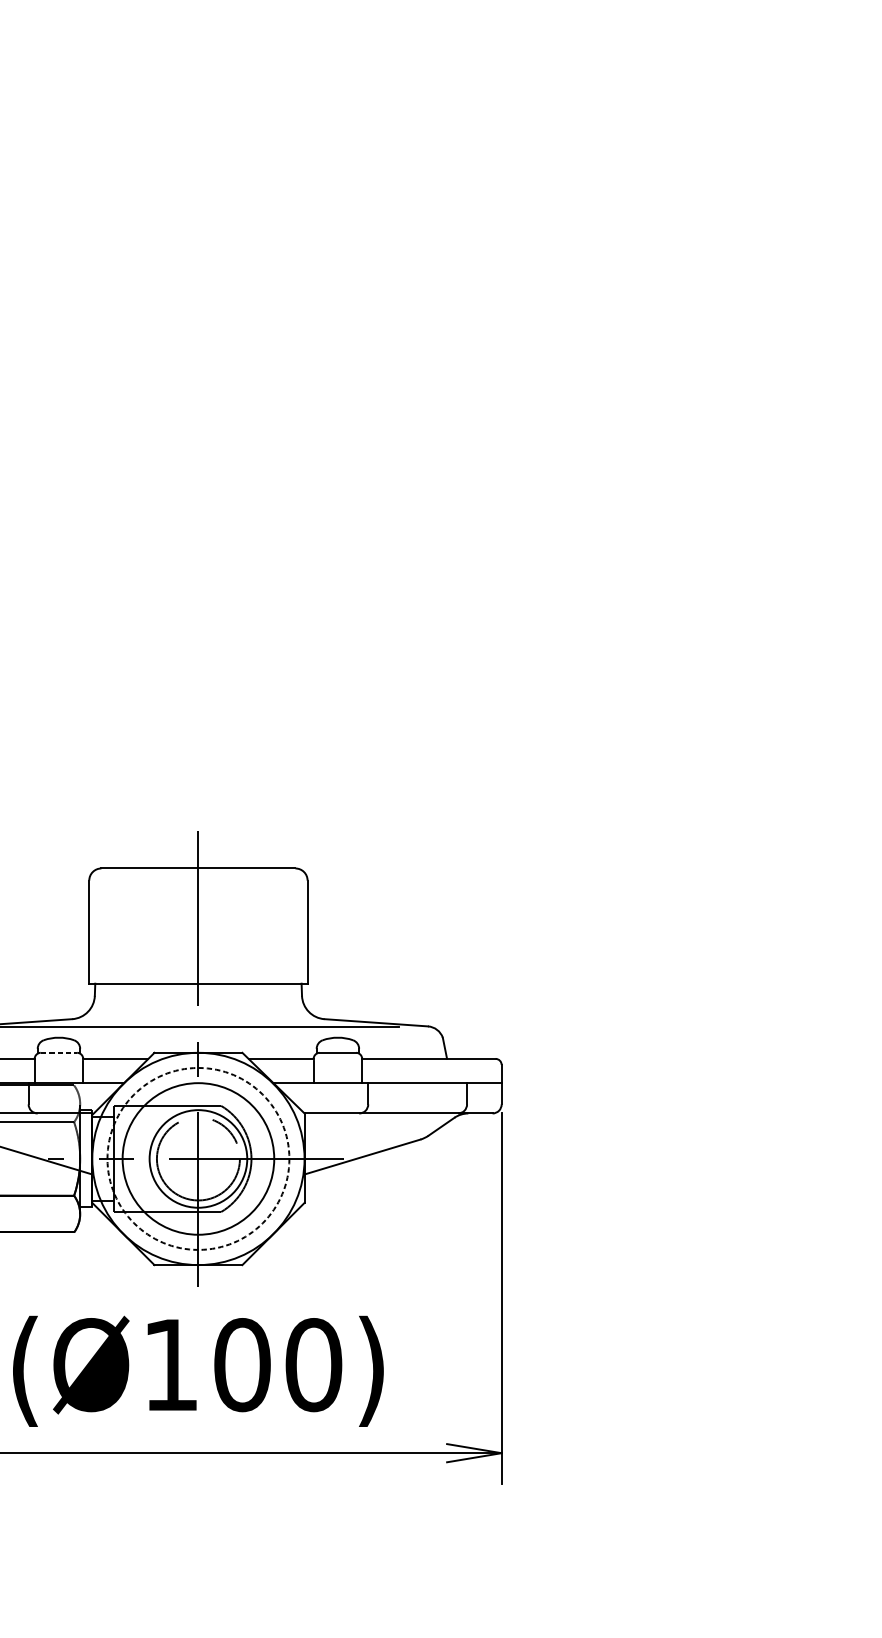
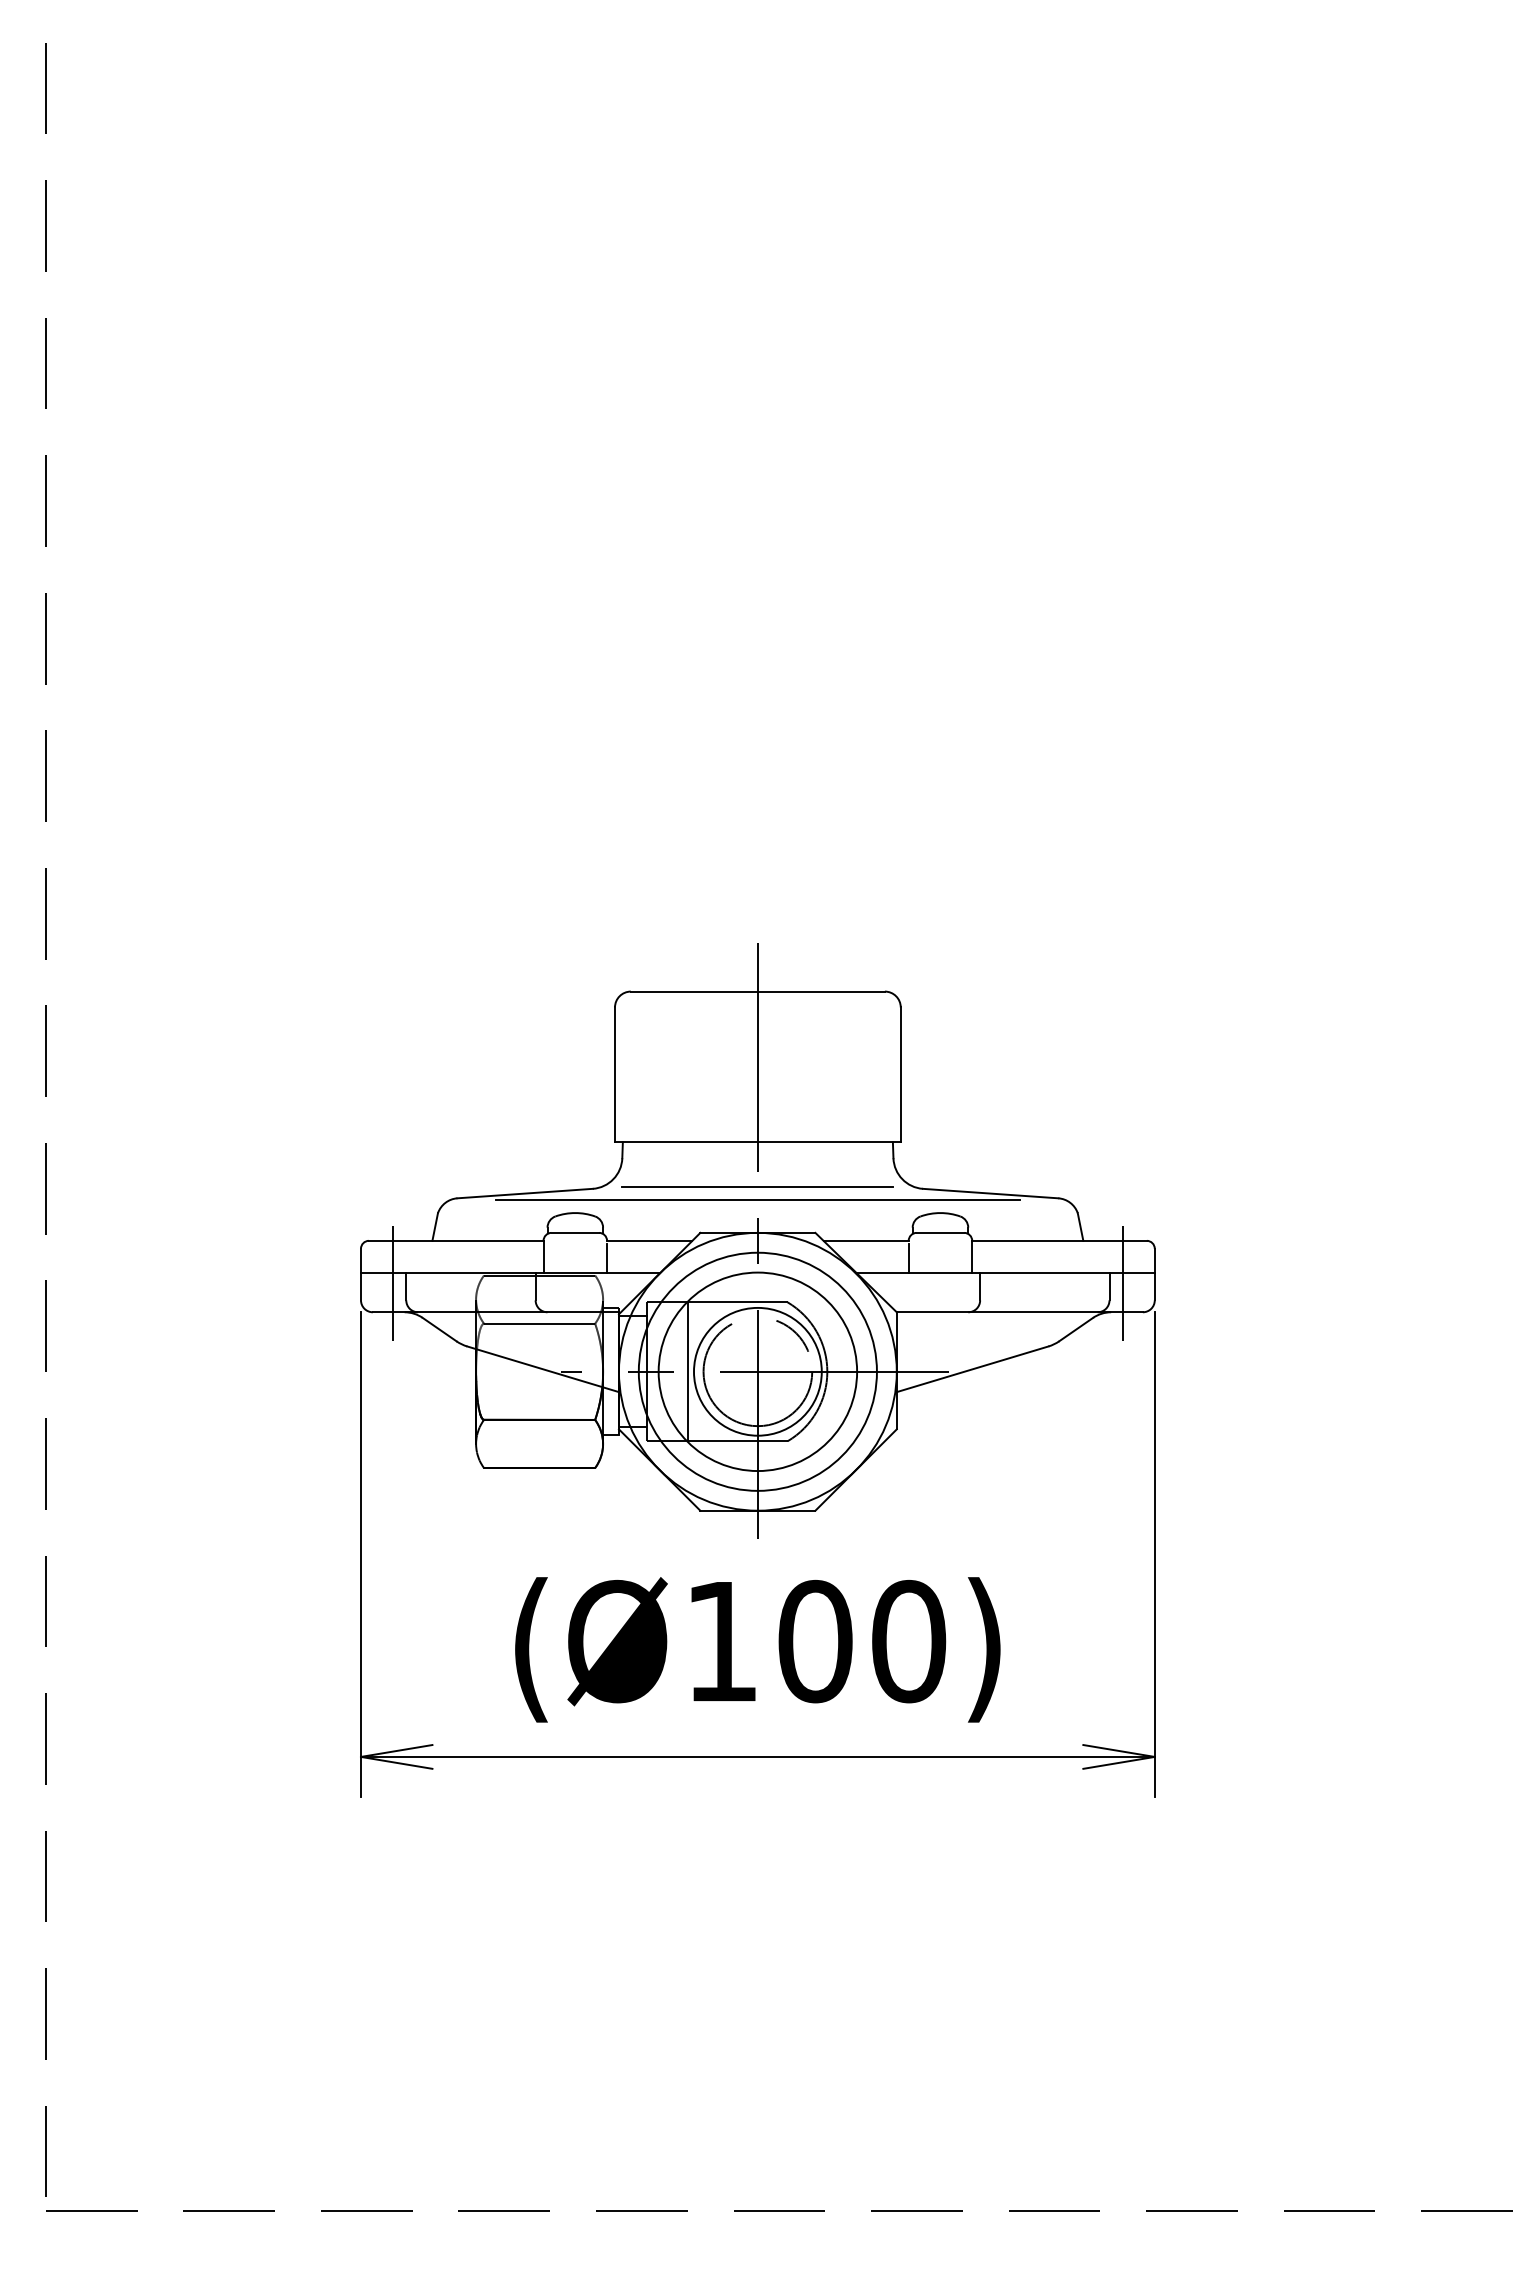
line: (198, 1017) -> (757, 1186), added
line: (59, 1052) -> (575, 1232), dashed -> solid
line: (477, 1091) -> (1122, 1283), added
line: (145, 1158) -> (688, 1371), added
circle: (198, 1158) -> (757, 1371), dashed -> solid

